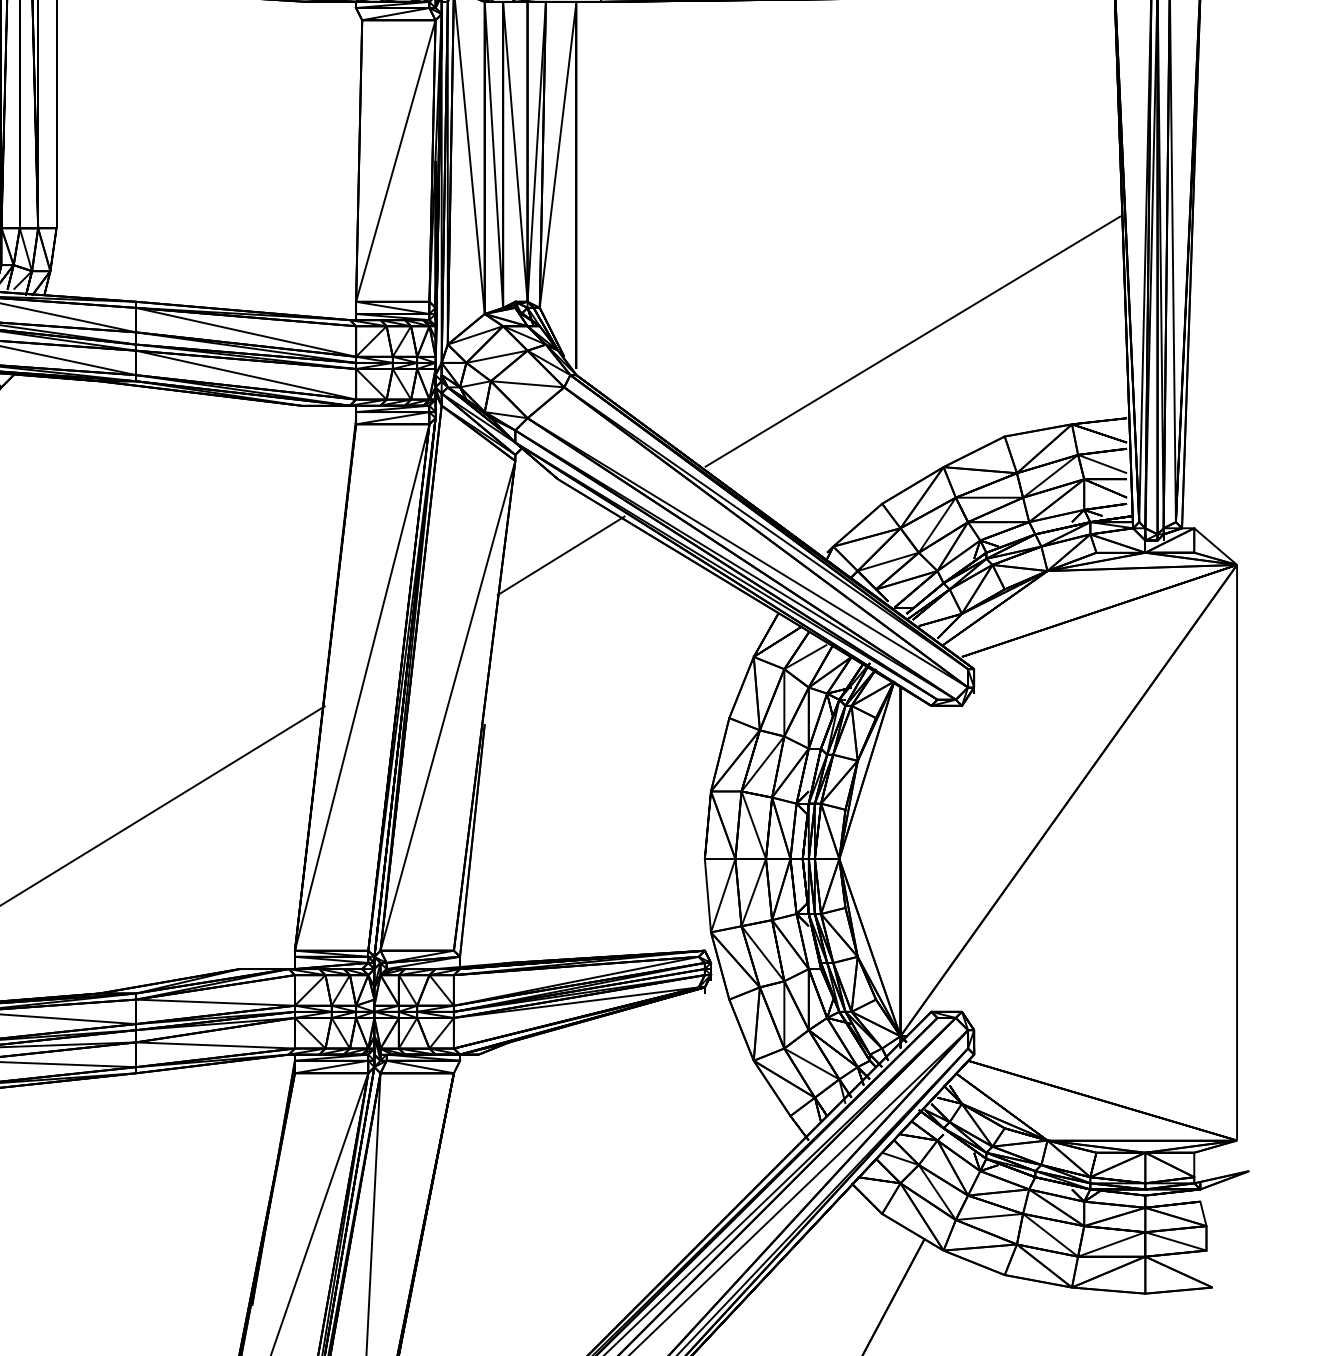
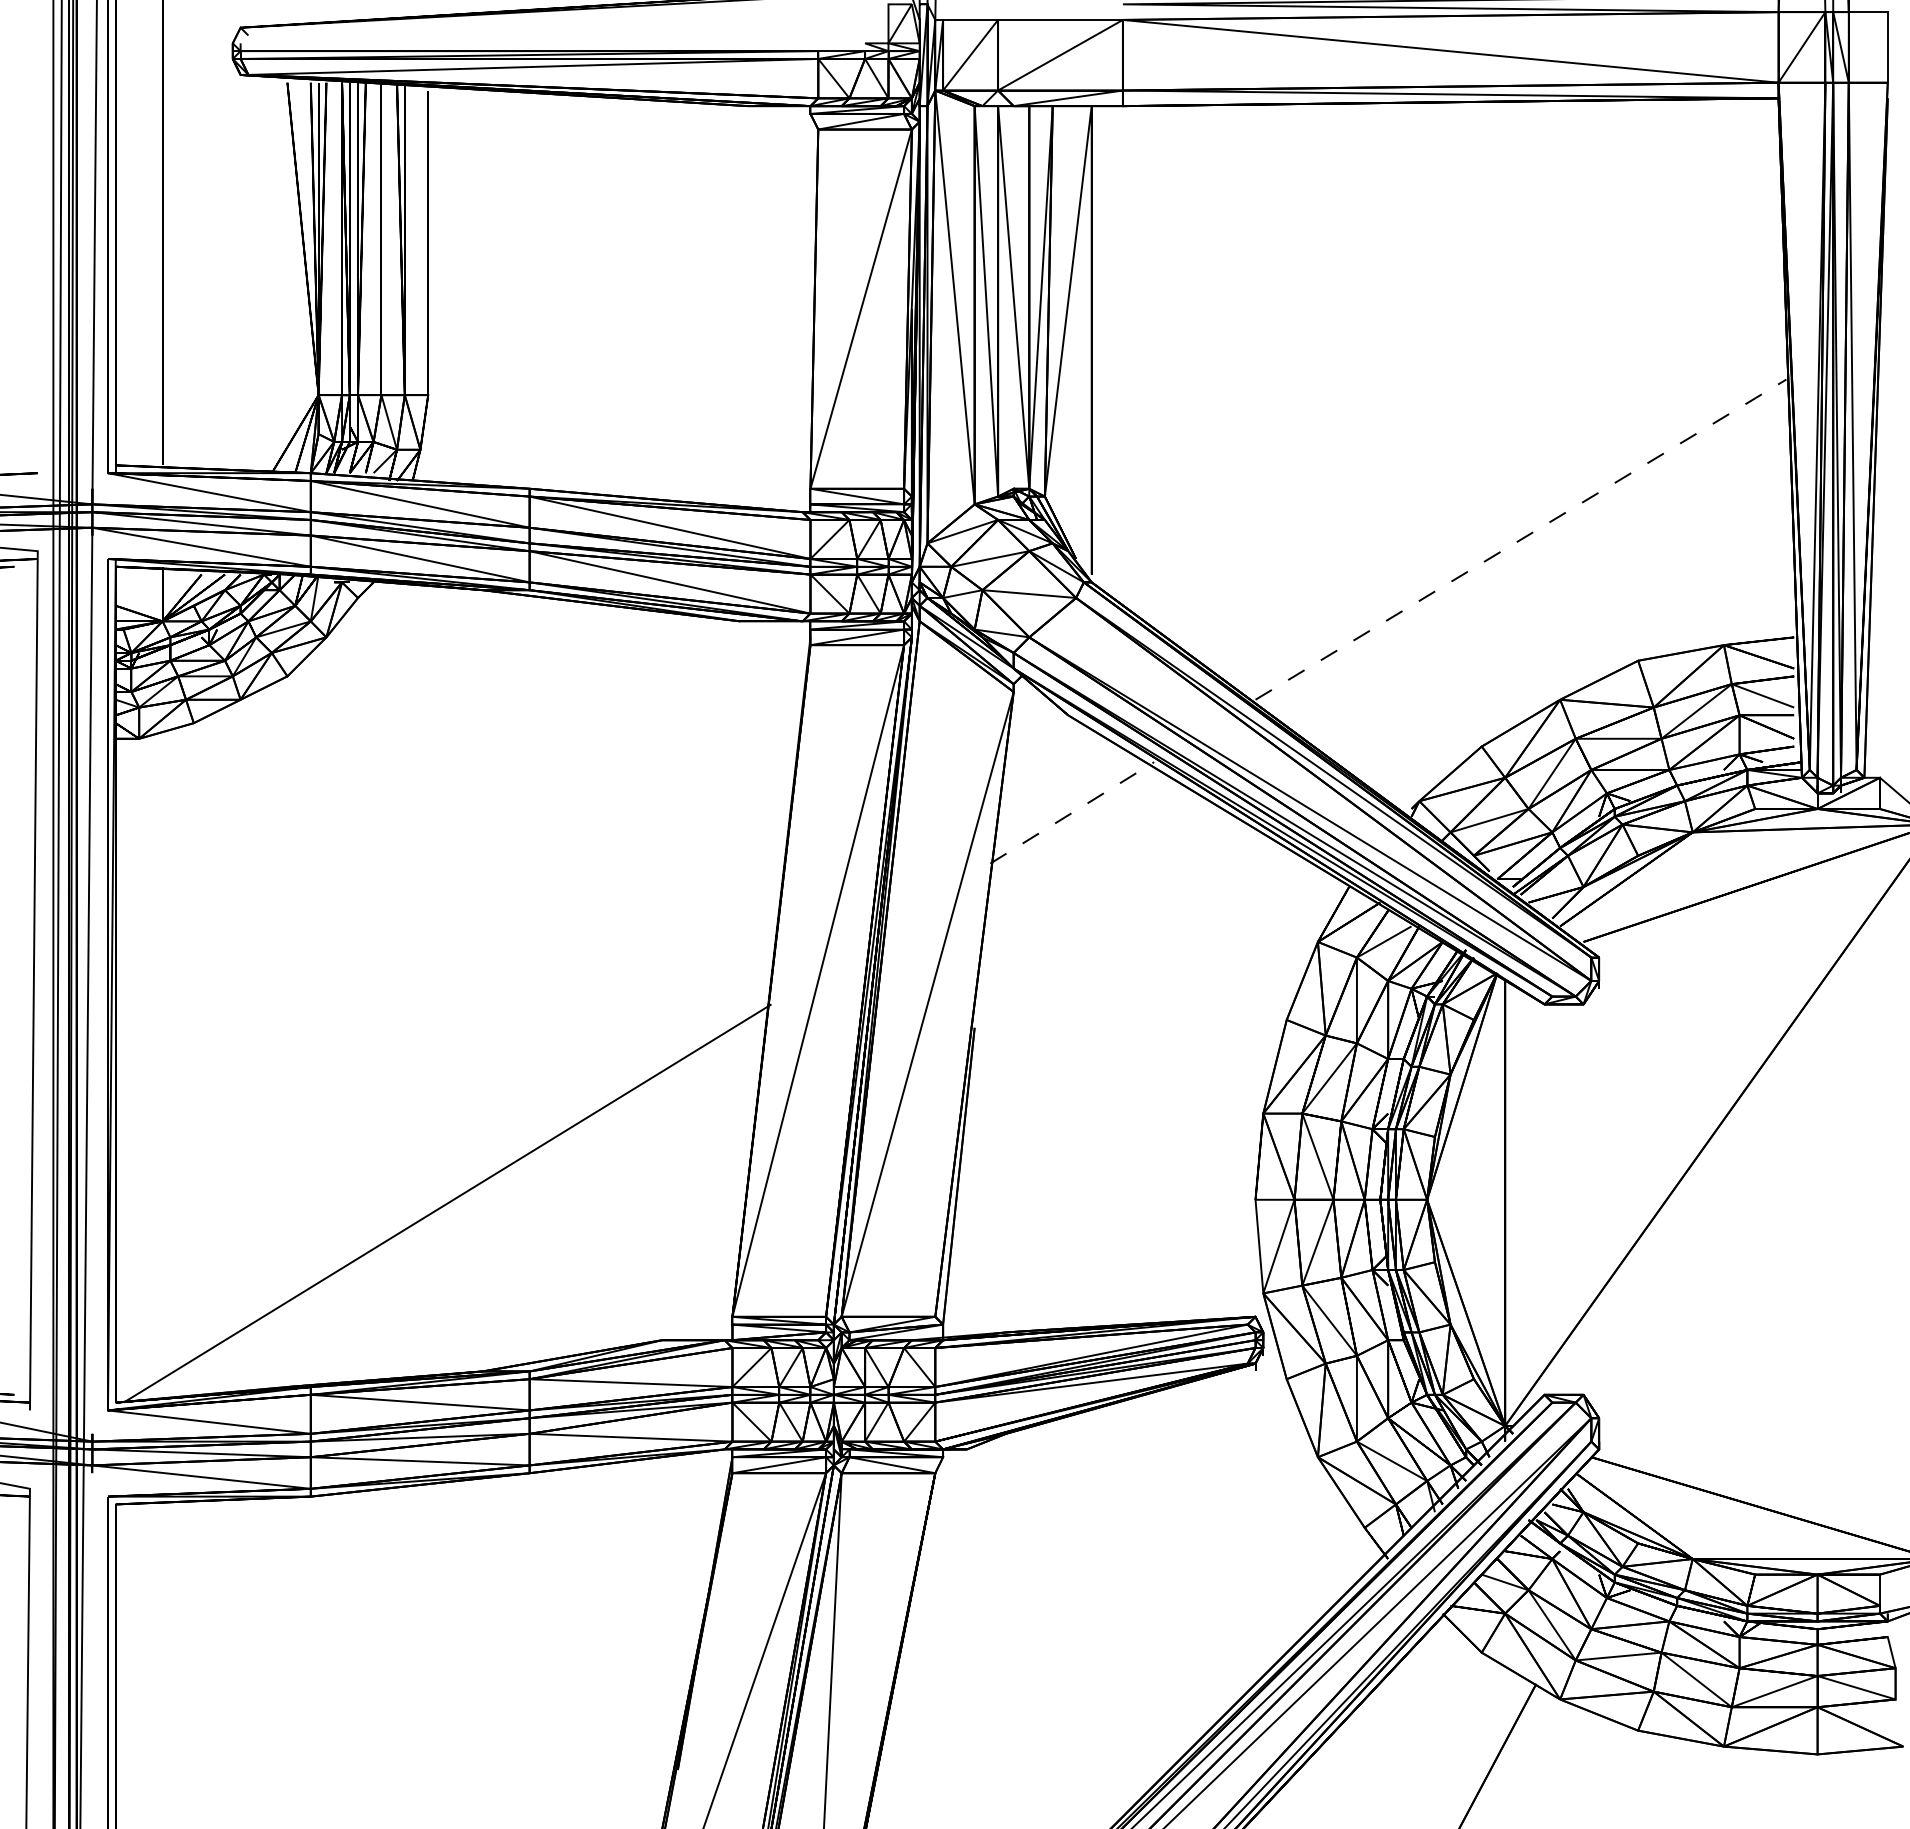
line: (912, 341) -> (1520, 539), solid -> dashed
line: (561, 555) -> (1072, 812), solid -> dashed

